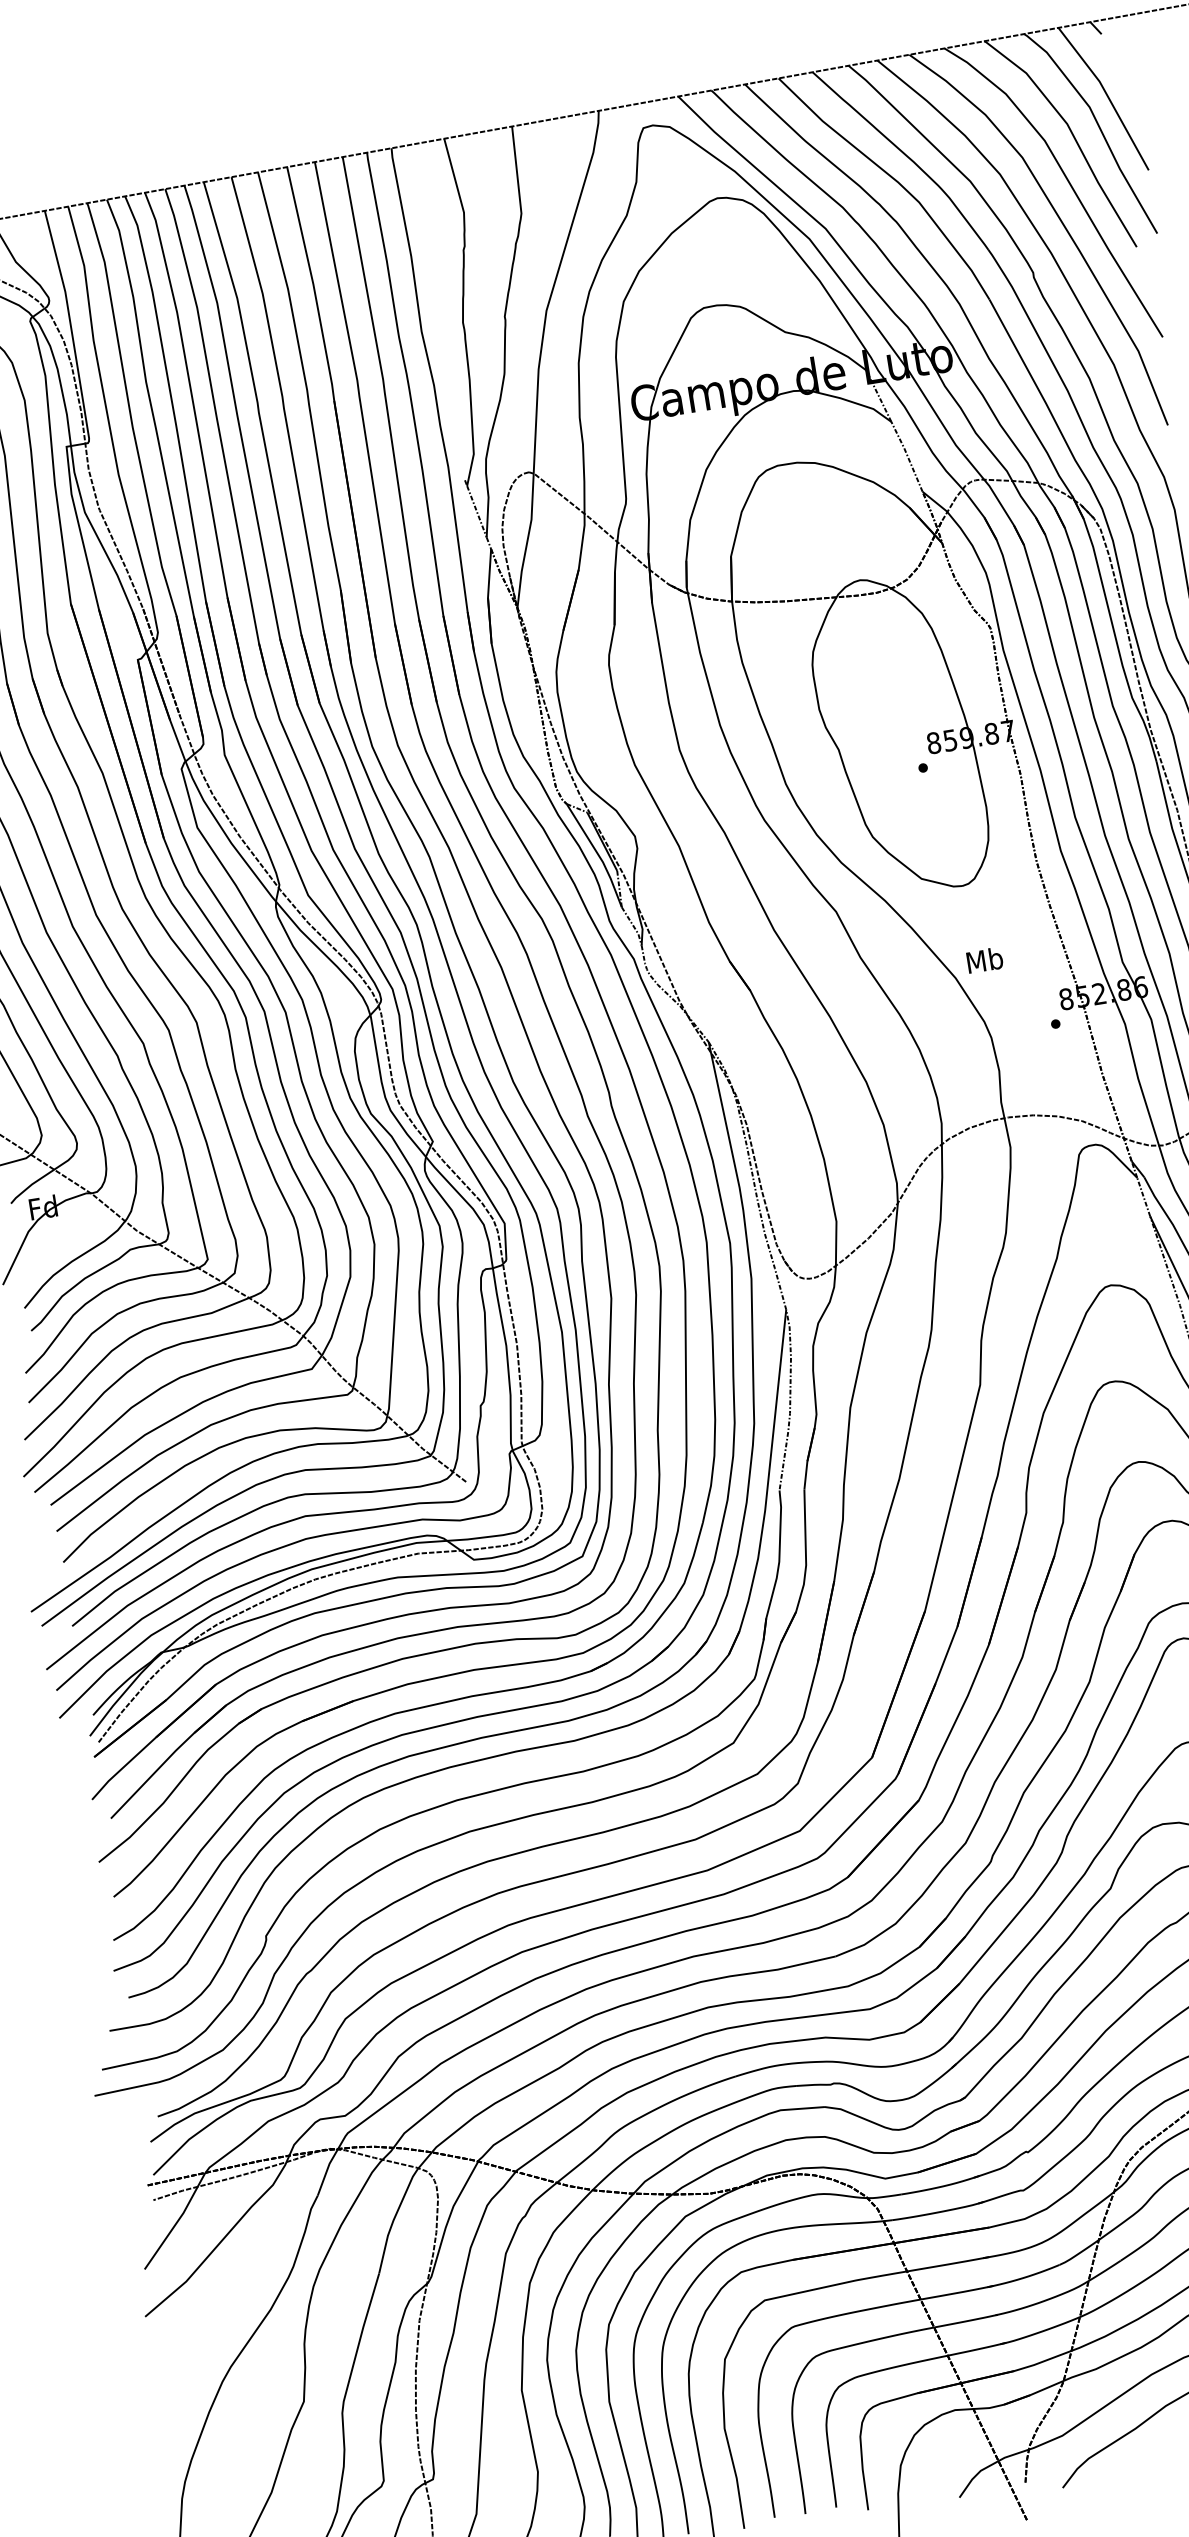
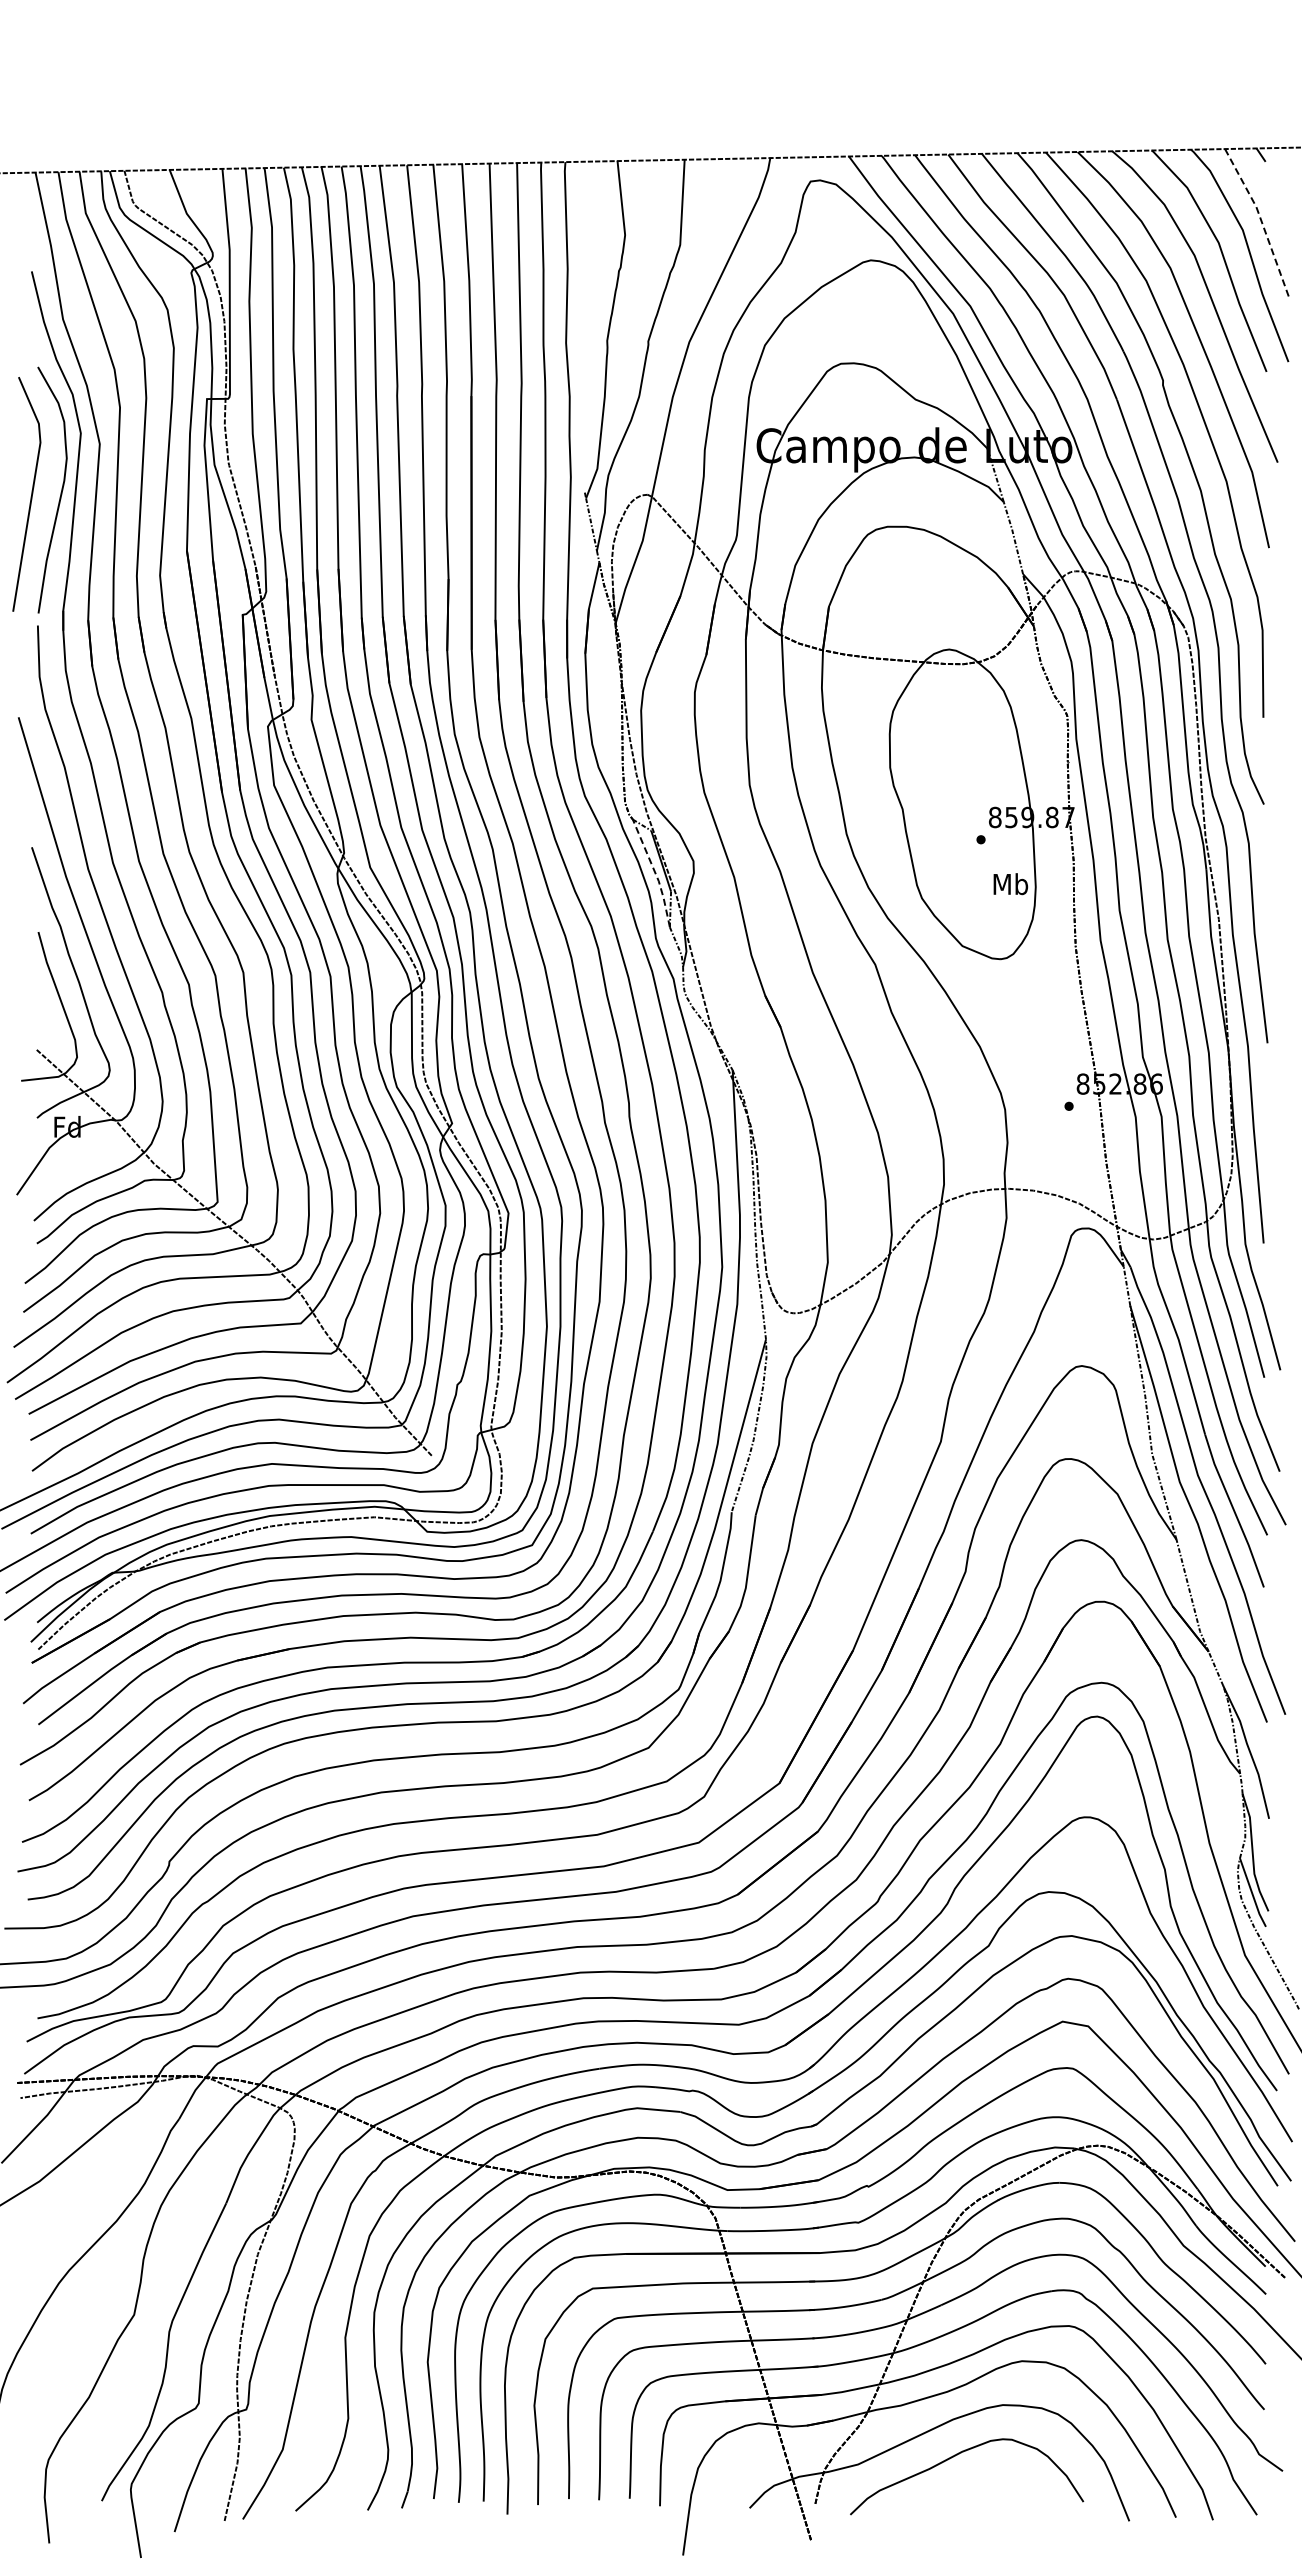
line: (1107, 96) -> (1261, 222), solid -> dashed
line: (598, 854) -> (655, 872), solid -> dashed
text: (984, 960) -> (1010, 884), moved

